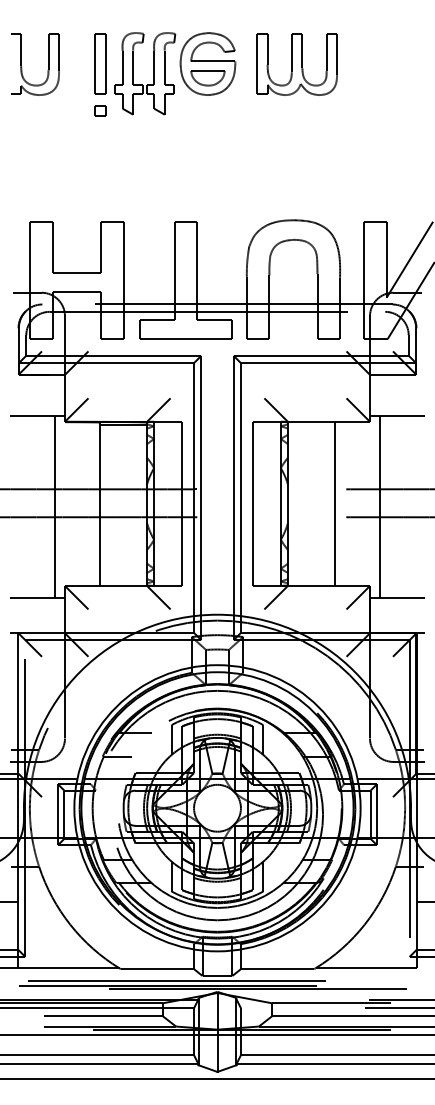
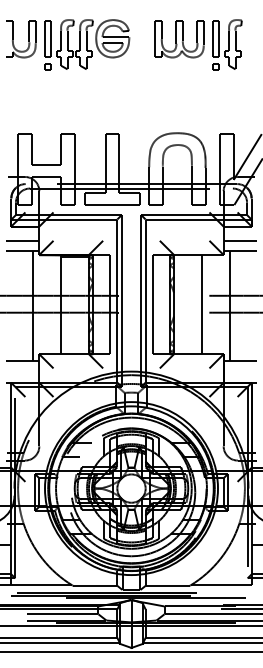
part: (166, 73) -> (87, 44), moved
part: (376, 73) -> (227, 44), added
line: (37, 397) -> (22, 240), added
line: (396, 397) -> (239, 240), added

